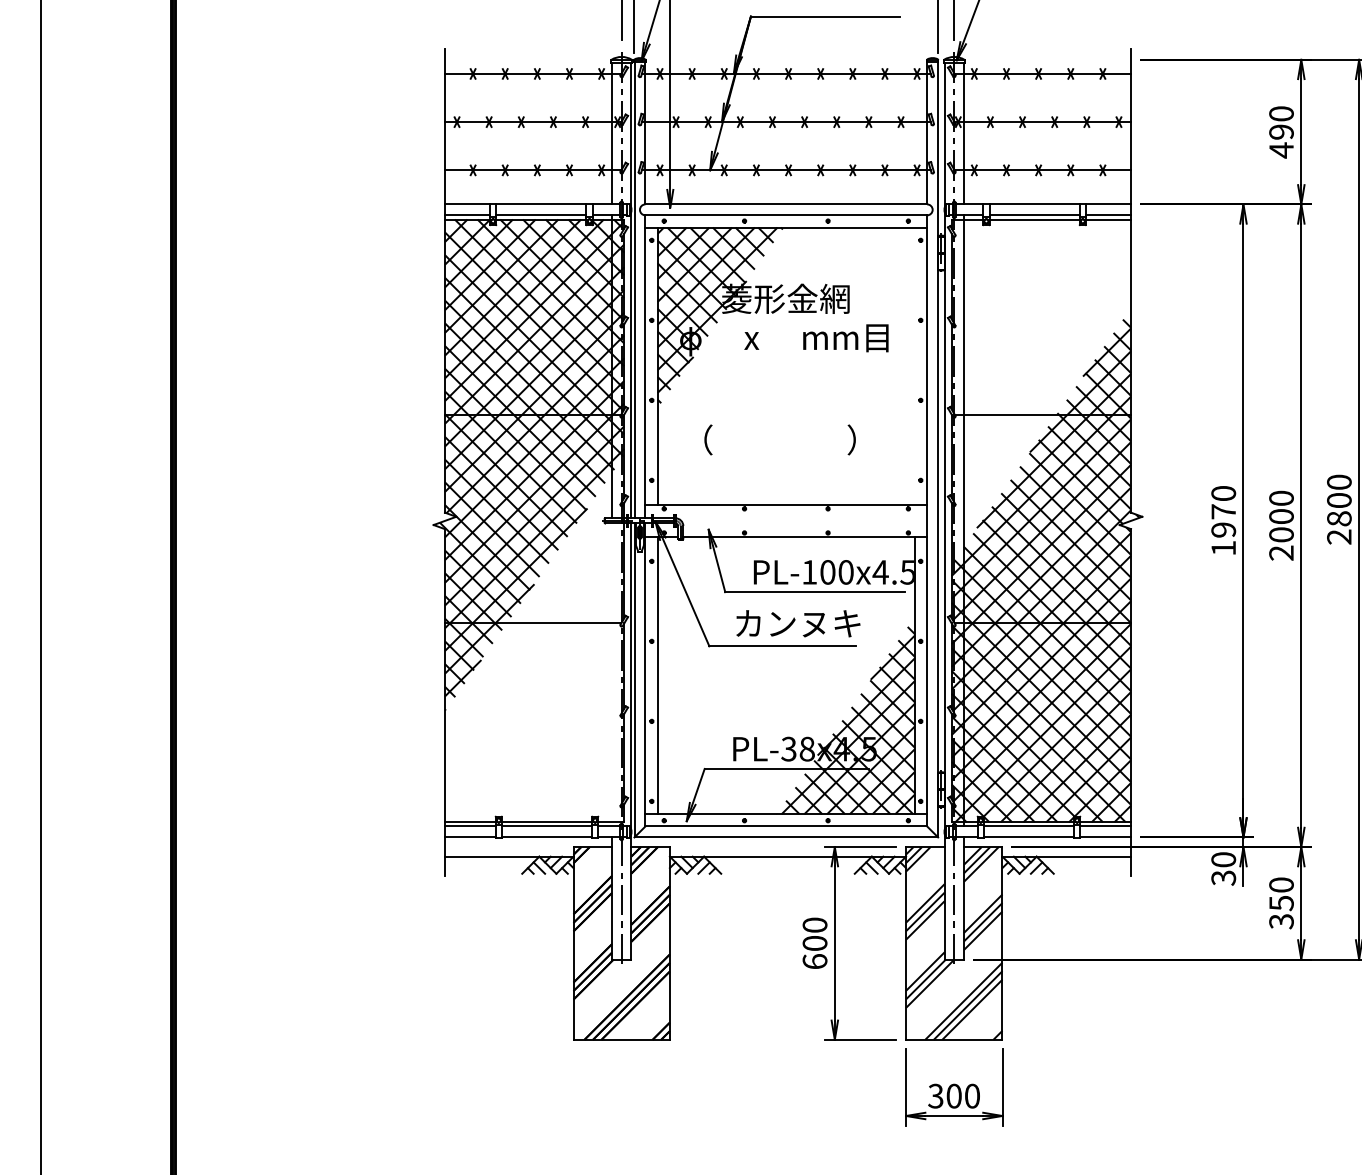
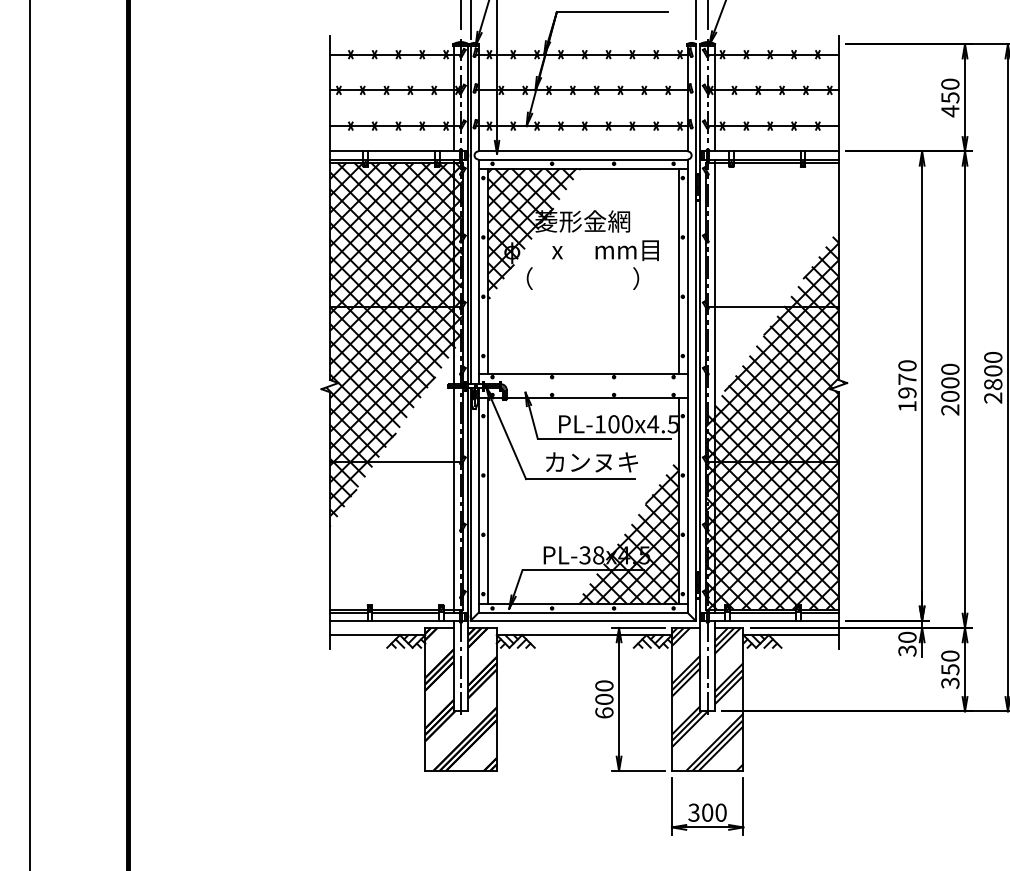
text: (1281, 132) -> (950, 98), 490 -> 450
line: (915, 365) -> (678, 270), added
text: (779, 439) -> (582, 278), moved
line: (612, 674) -> (454, 500), added

